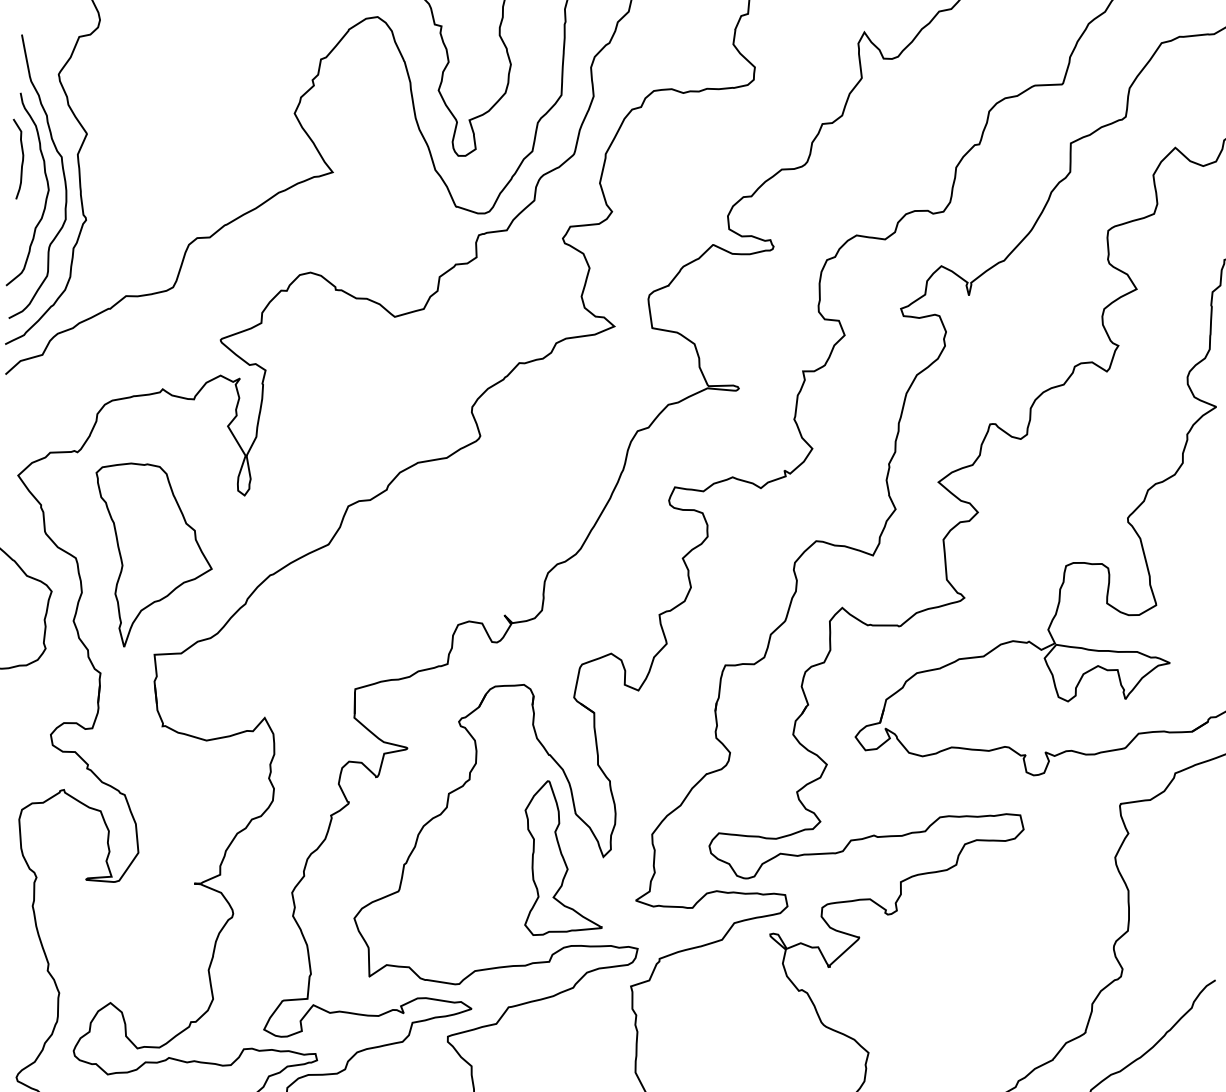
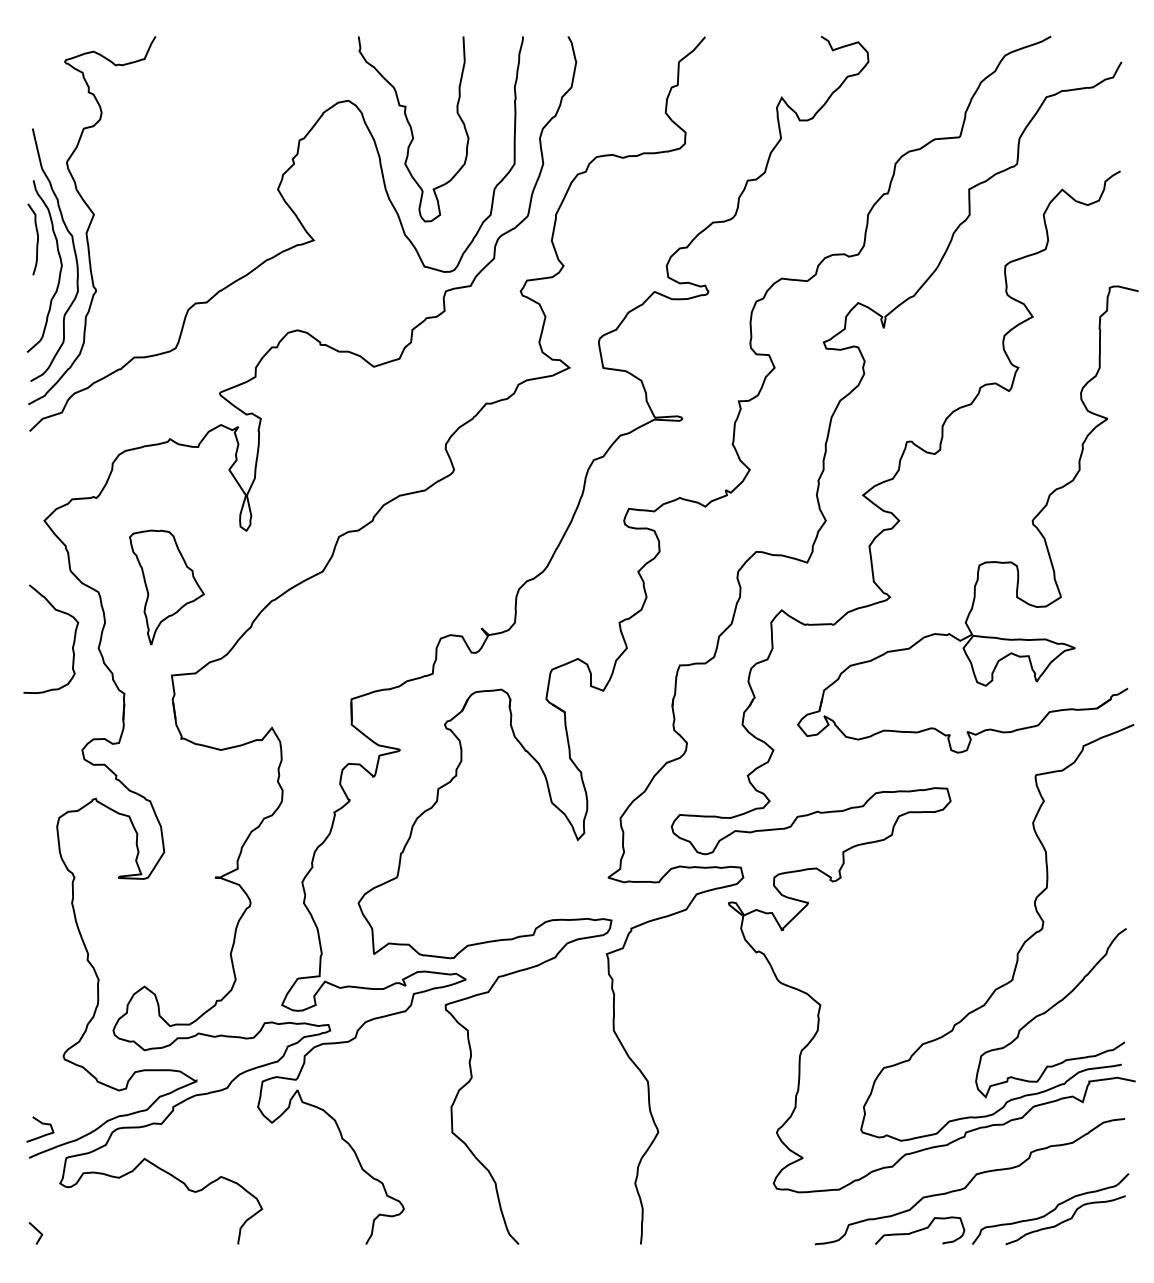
part: (152, 555) -> (166, 587), size x0.7
part: (563, 858) -> (542, 842), removed

